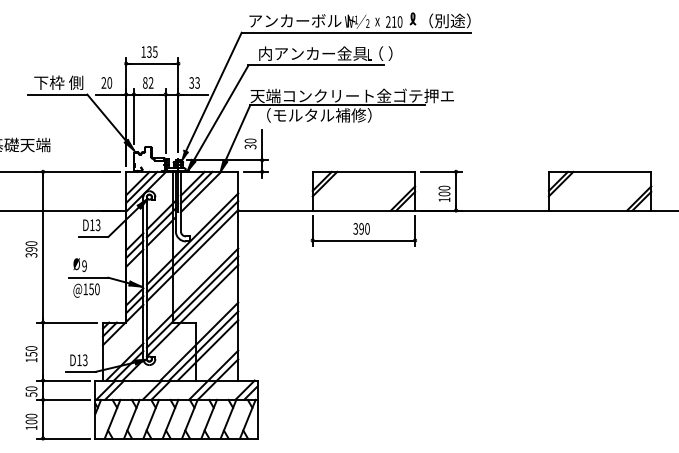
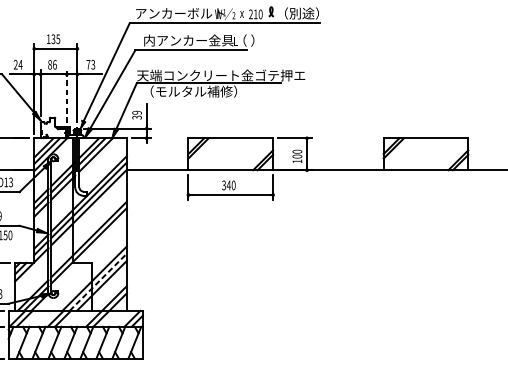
text: (109, 82) -> (20, 64), 20 -> 24
text: (150, 82) -> (54, 64), 82 -> 86
text: (191, 82) -> (88, 64), 33 -> 73
line: (165, 120) -> (66, 95), solid -> dashed
text: (250, 140) -> (137, 112), 30 -> 39
text: (361, 228) -> (228, 185), 390 -> 340
line: (192, 310) -> (89, 252), removed
line: (203, 345) -> (98, 281), solid -> dashed

